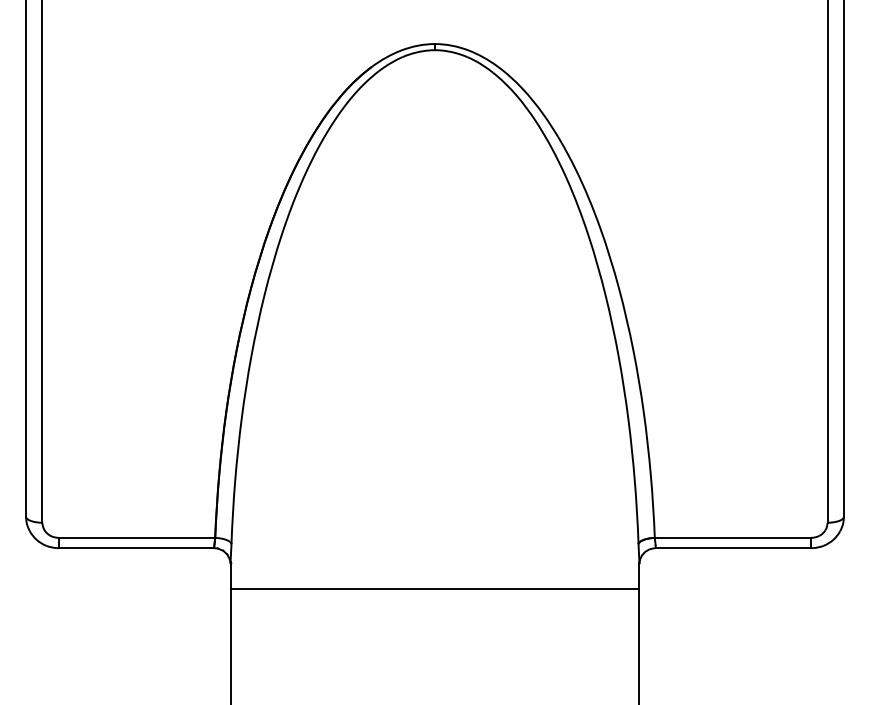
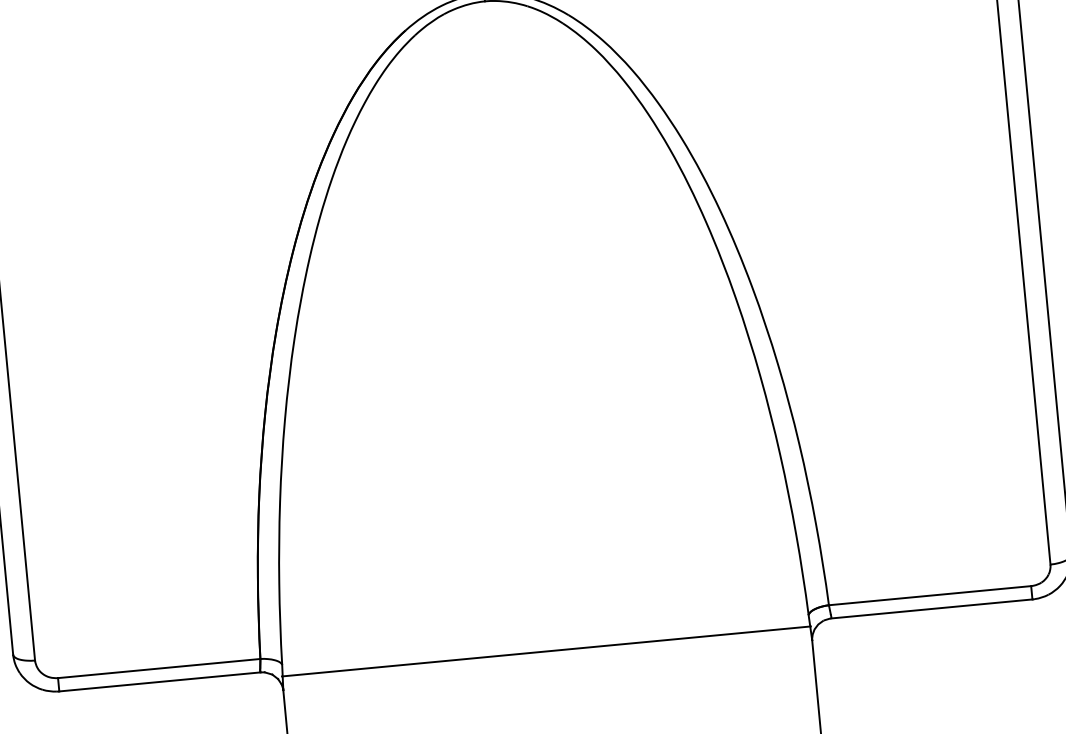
line: (434, 588) -> (545, 651), moved

